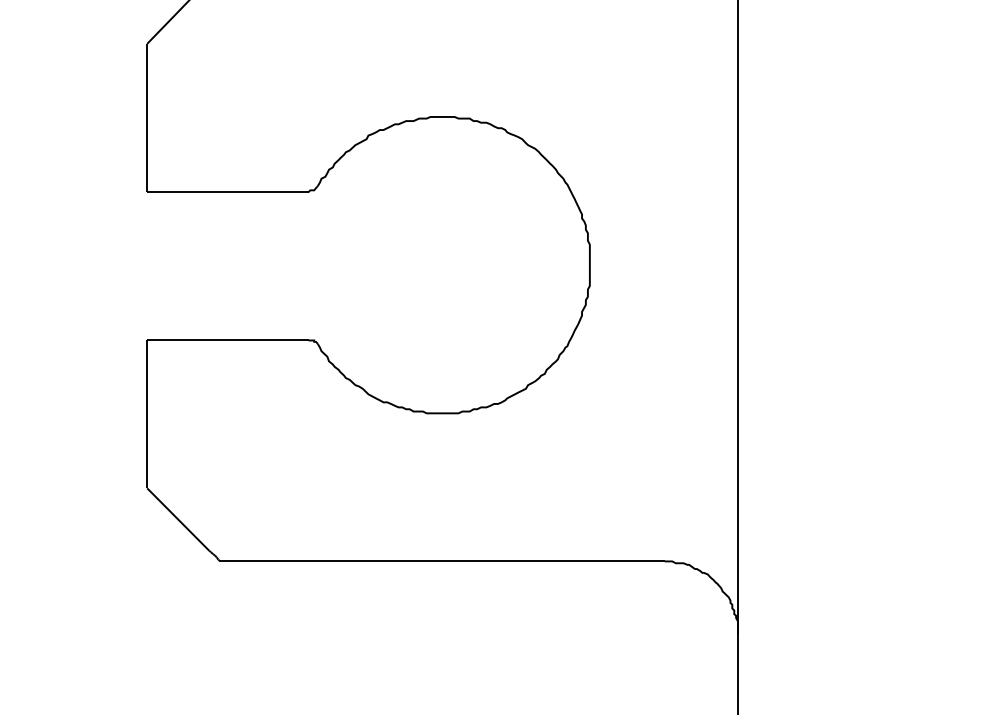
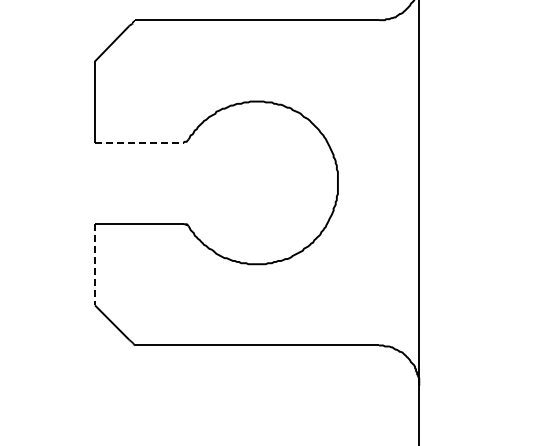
line: (228, 191) -> (139, 142), solid -> dashed
line: (148, 413) -> (95, 264), solid -> dashed

